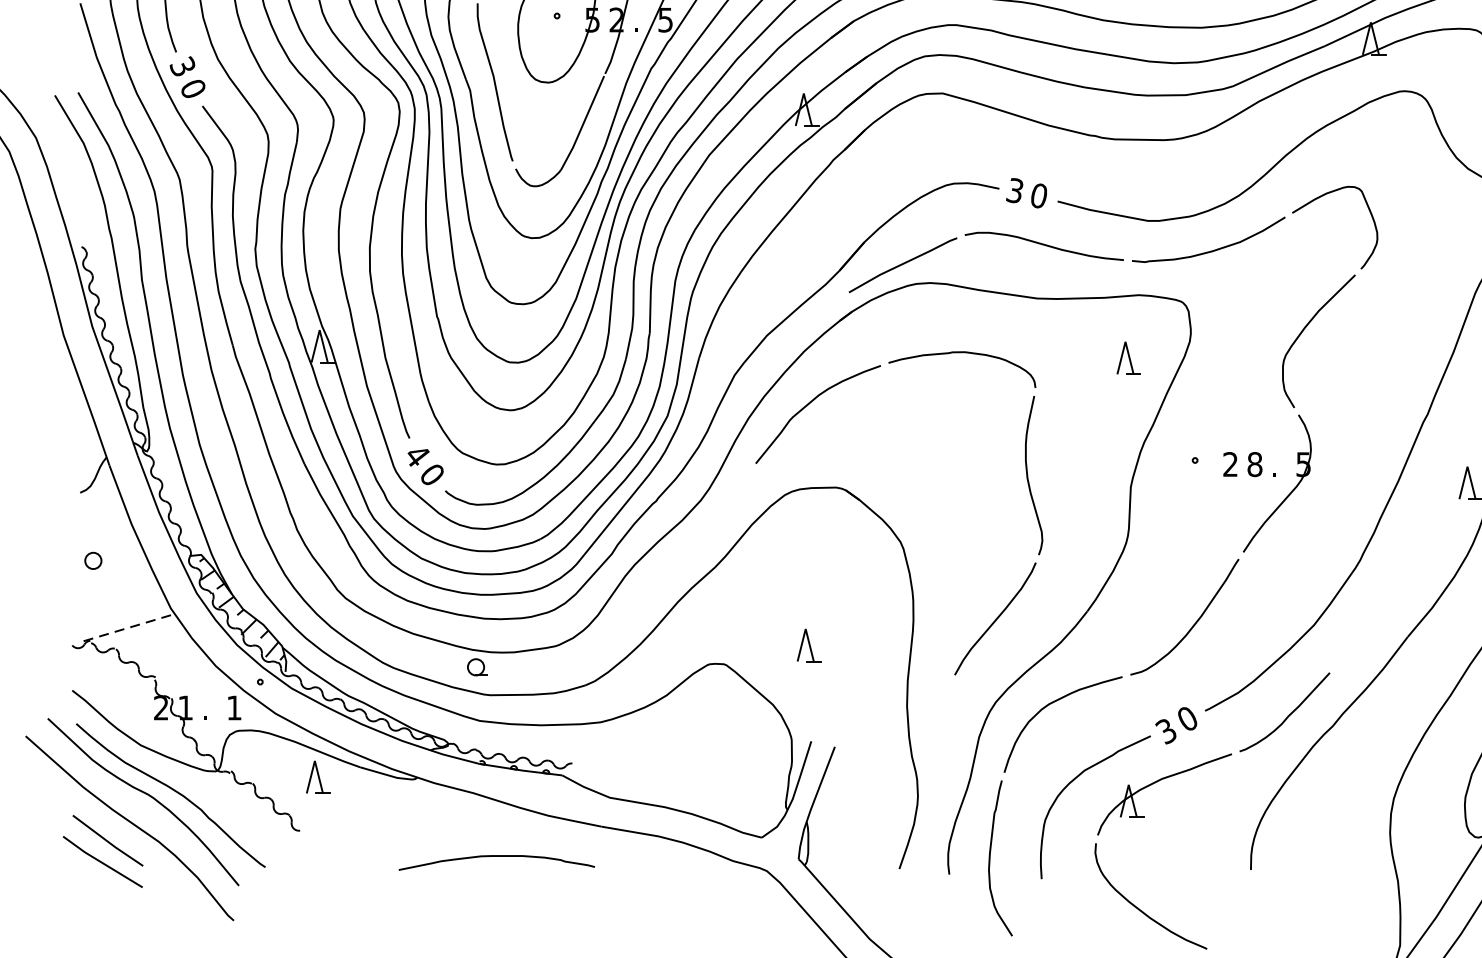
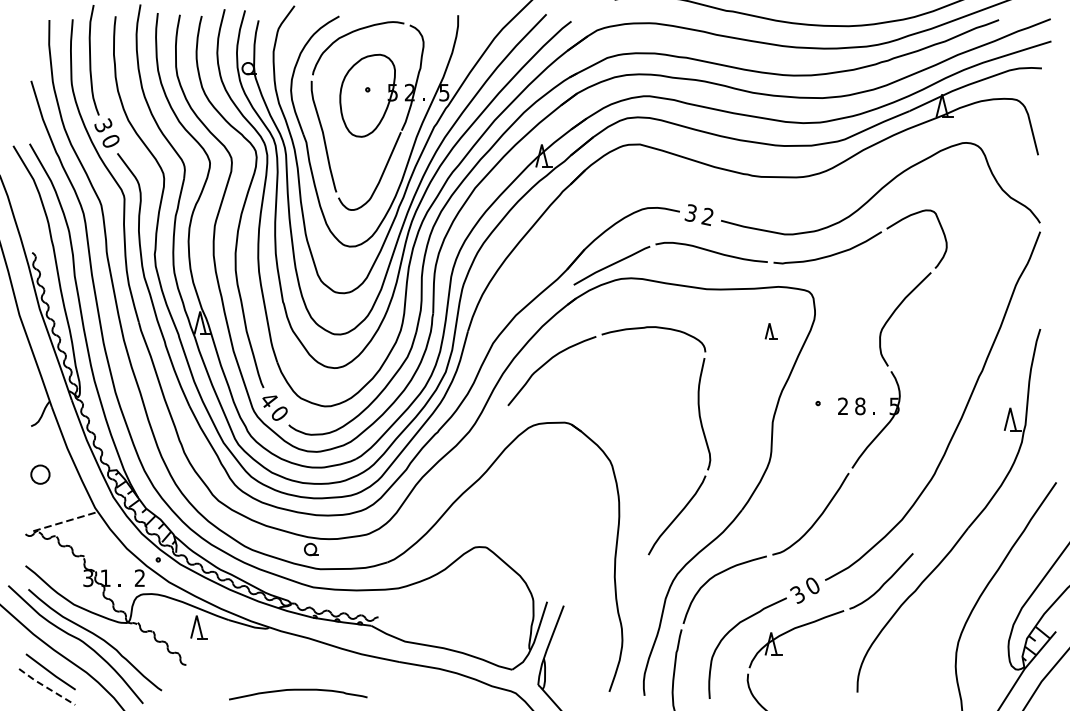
text: (1038, 195) -> (707, 216), 0 -> 2
part: (1127, 358) -> (770, 331), size x0.7
circle: (93, 559) -> (40, 473), size x1.6
part: (808, 644) -> (545, 533), removed
text: (233, 706) -> (139, 577), 1 -> 2
text: (161, 708) -> (88, 578), 2 -> 3
curve: (497, 857) -> (298, 690), moved
line: (101, 862) -> (46, 687), solid -> dashed

